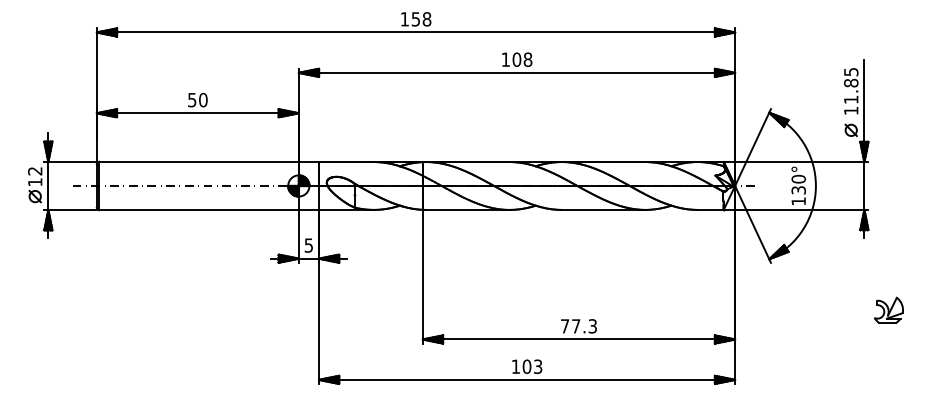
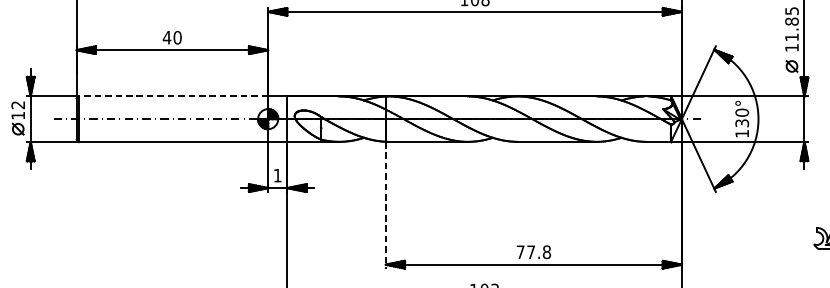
text: (191, 100) -> (166, 38), 50 -> 40
line: (199, 161) -> (174, 95), solid -> dashed
text: (308, 245) -> (277, 175), 5 -> 1
line: (422, 276) -> (385, 204), solid -> dashed
text: (592, 326) -> (546, 252), 77.3 -> 77.8

